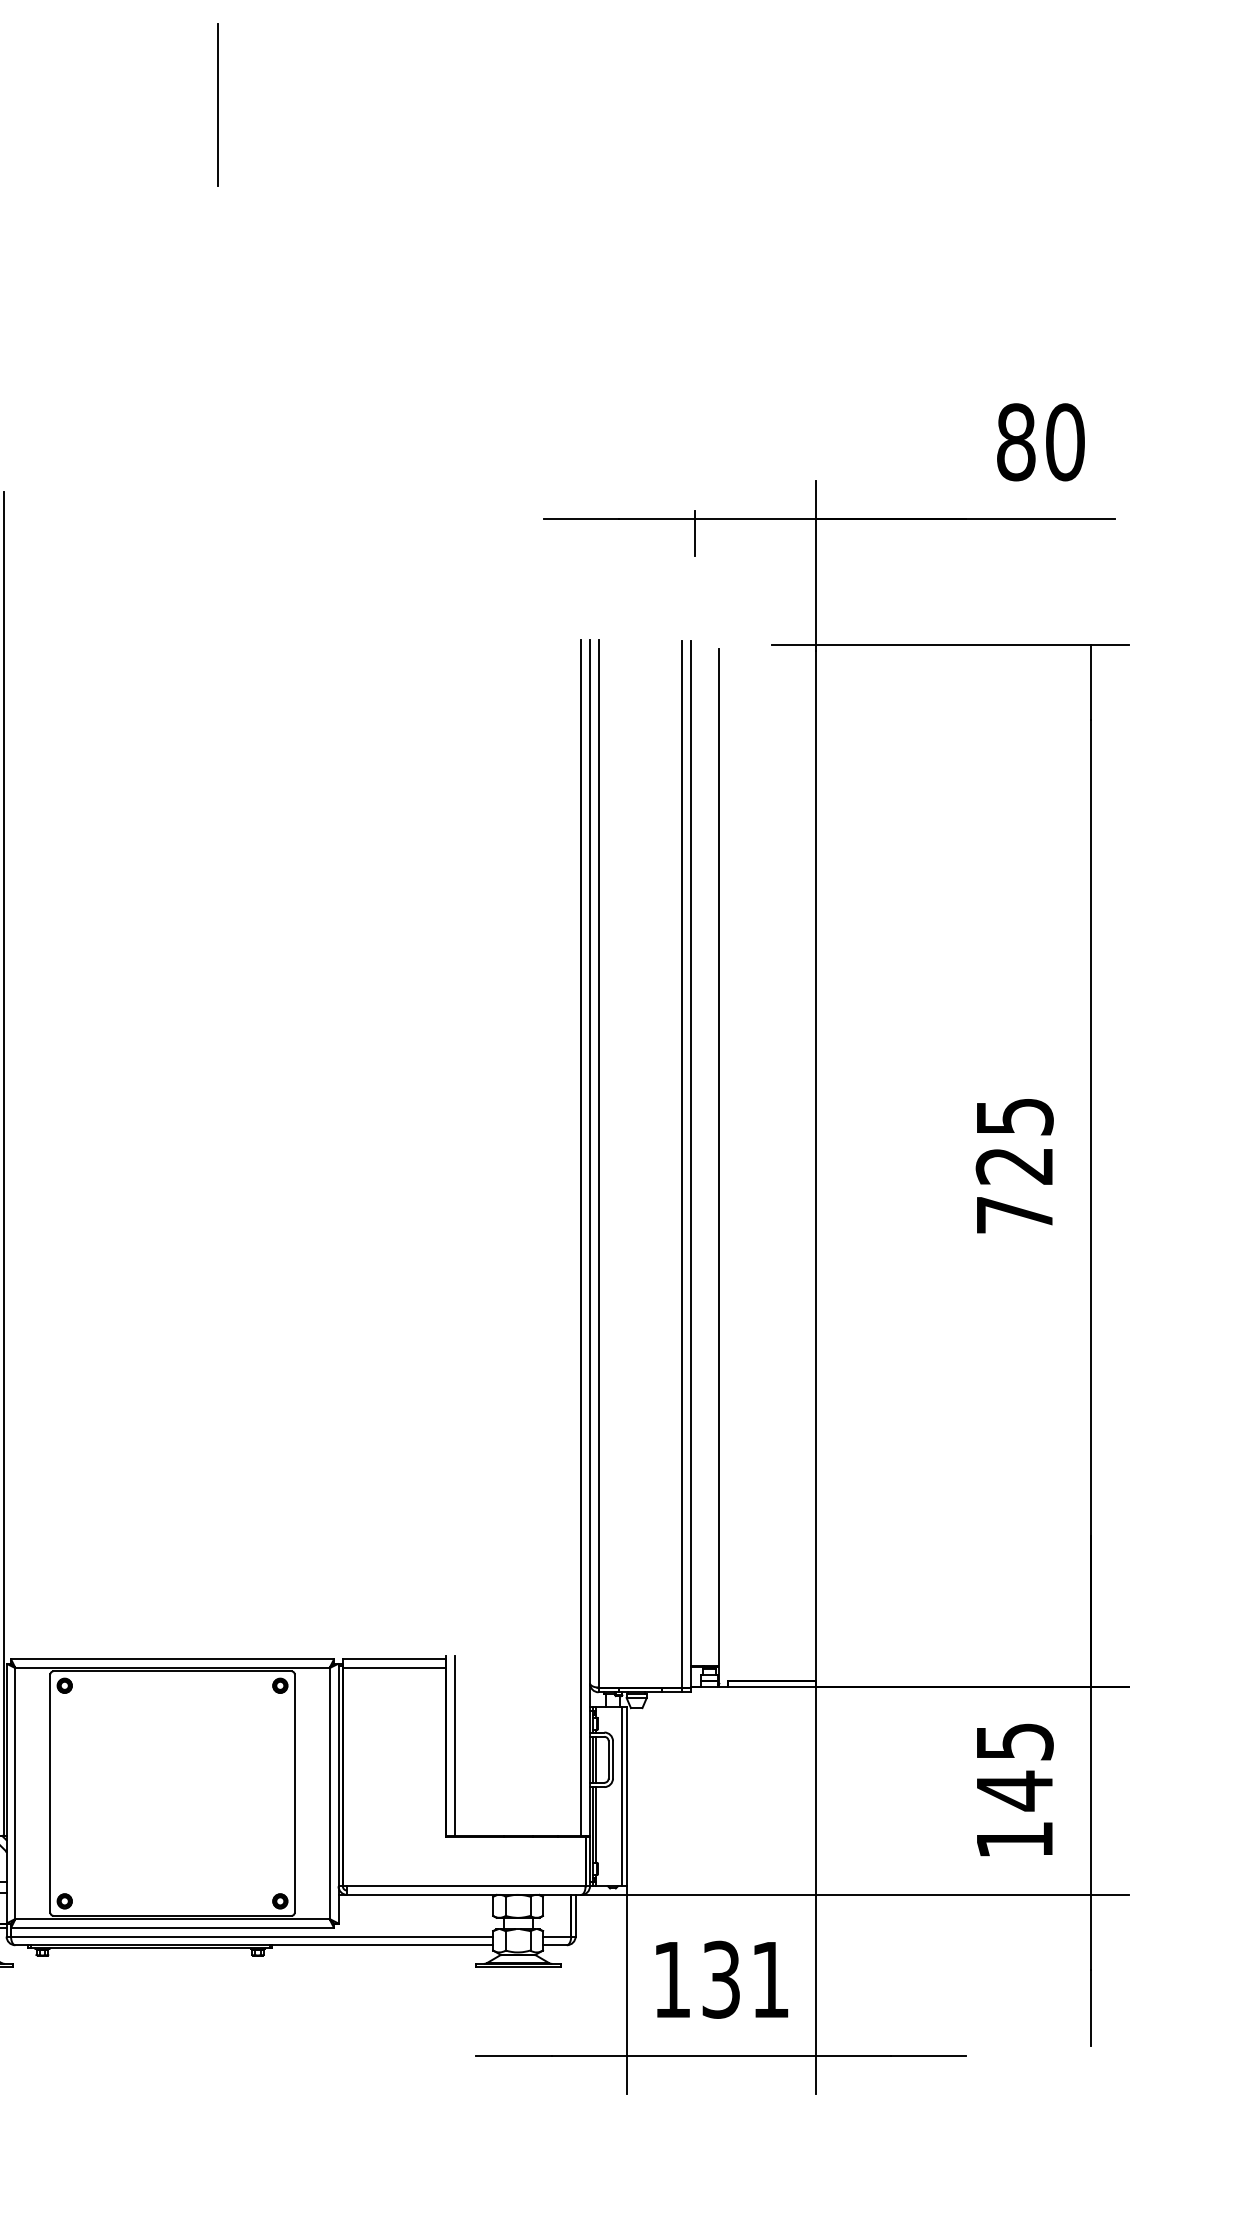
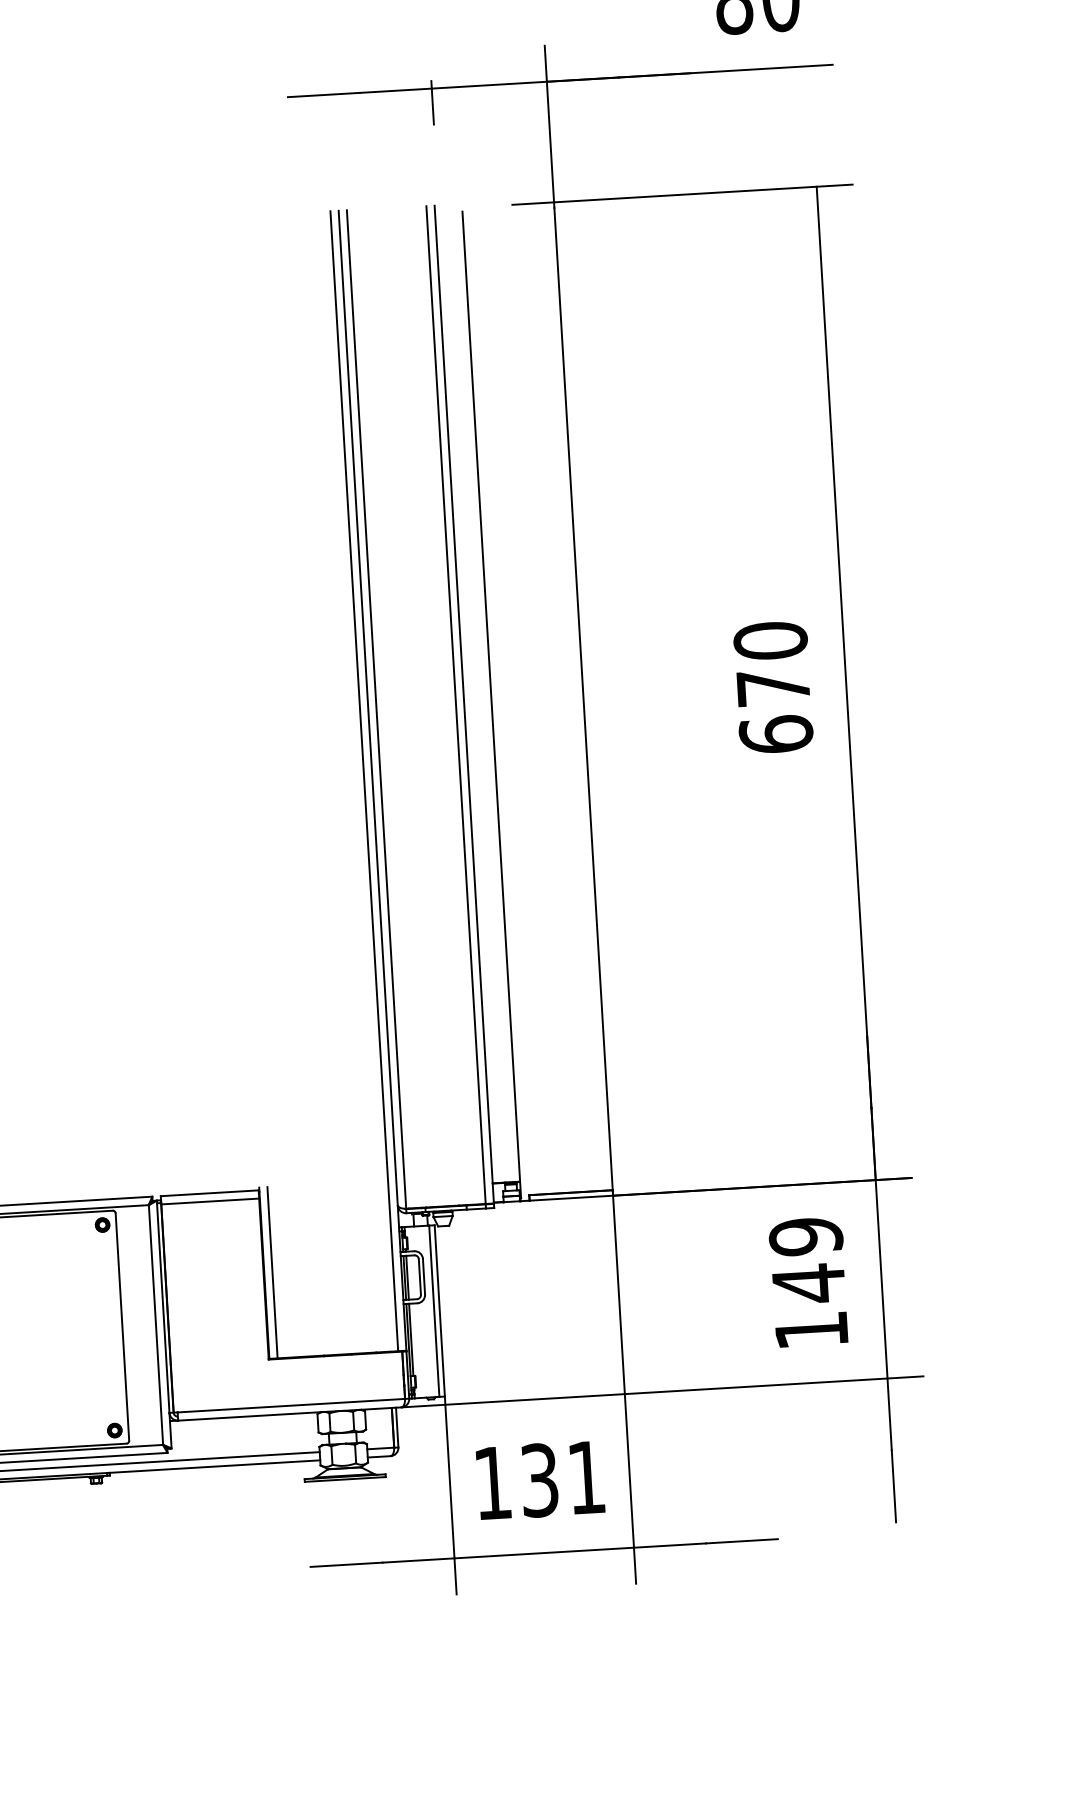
text: (1014, 1165) -> (773, 687), 725 -> 670
text: (1014, 1741) -> (805, 1236), 145 -> 149

